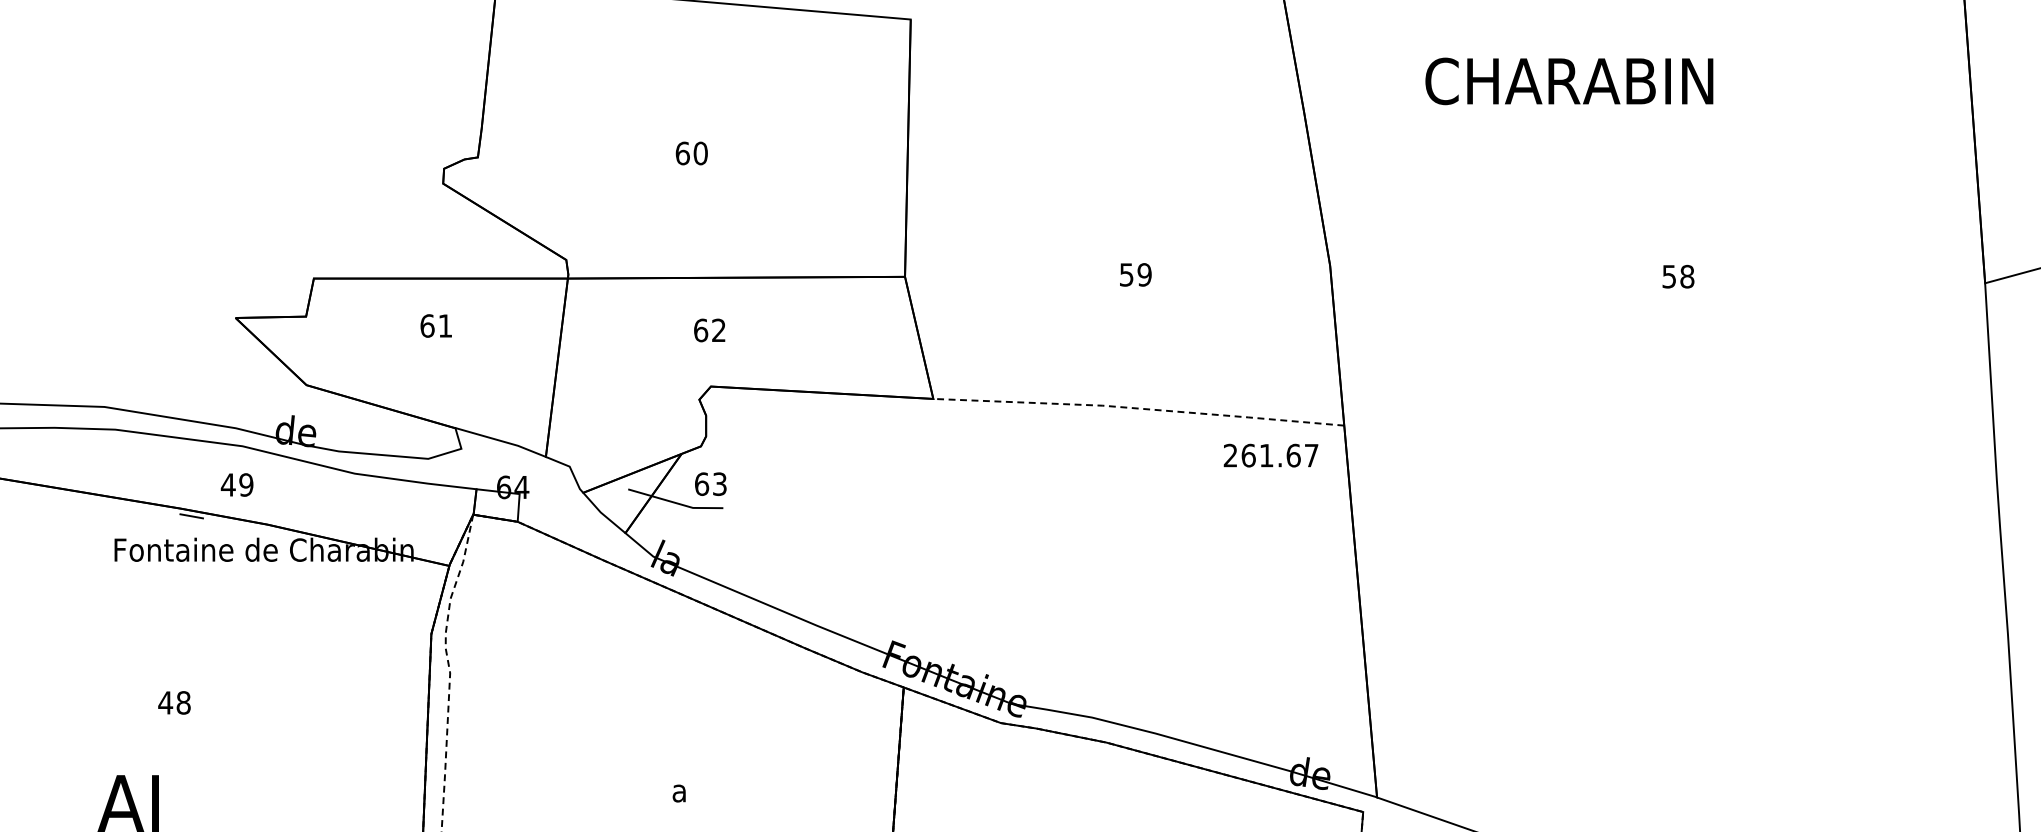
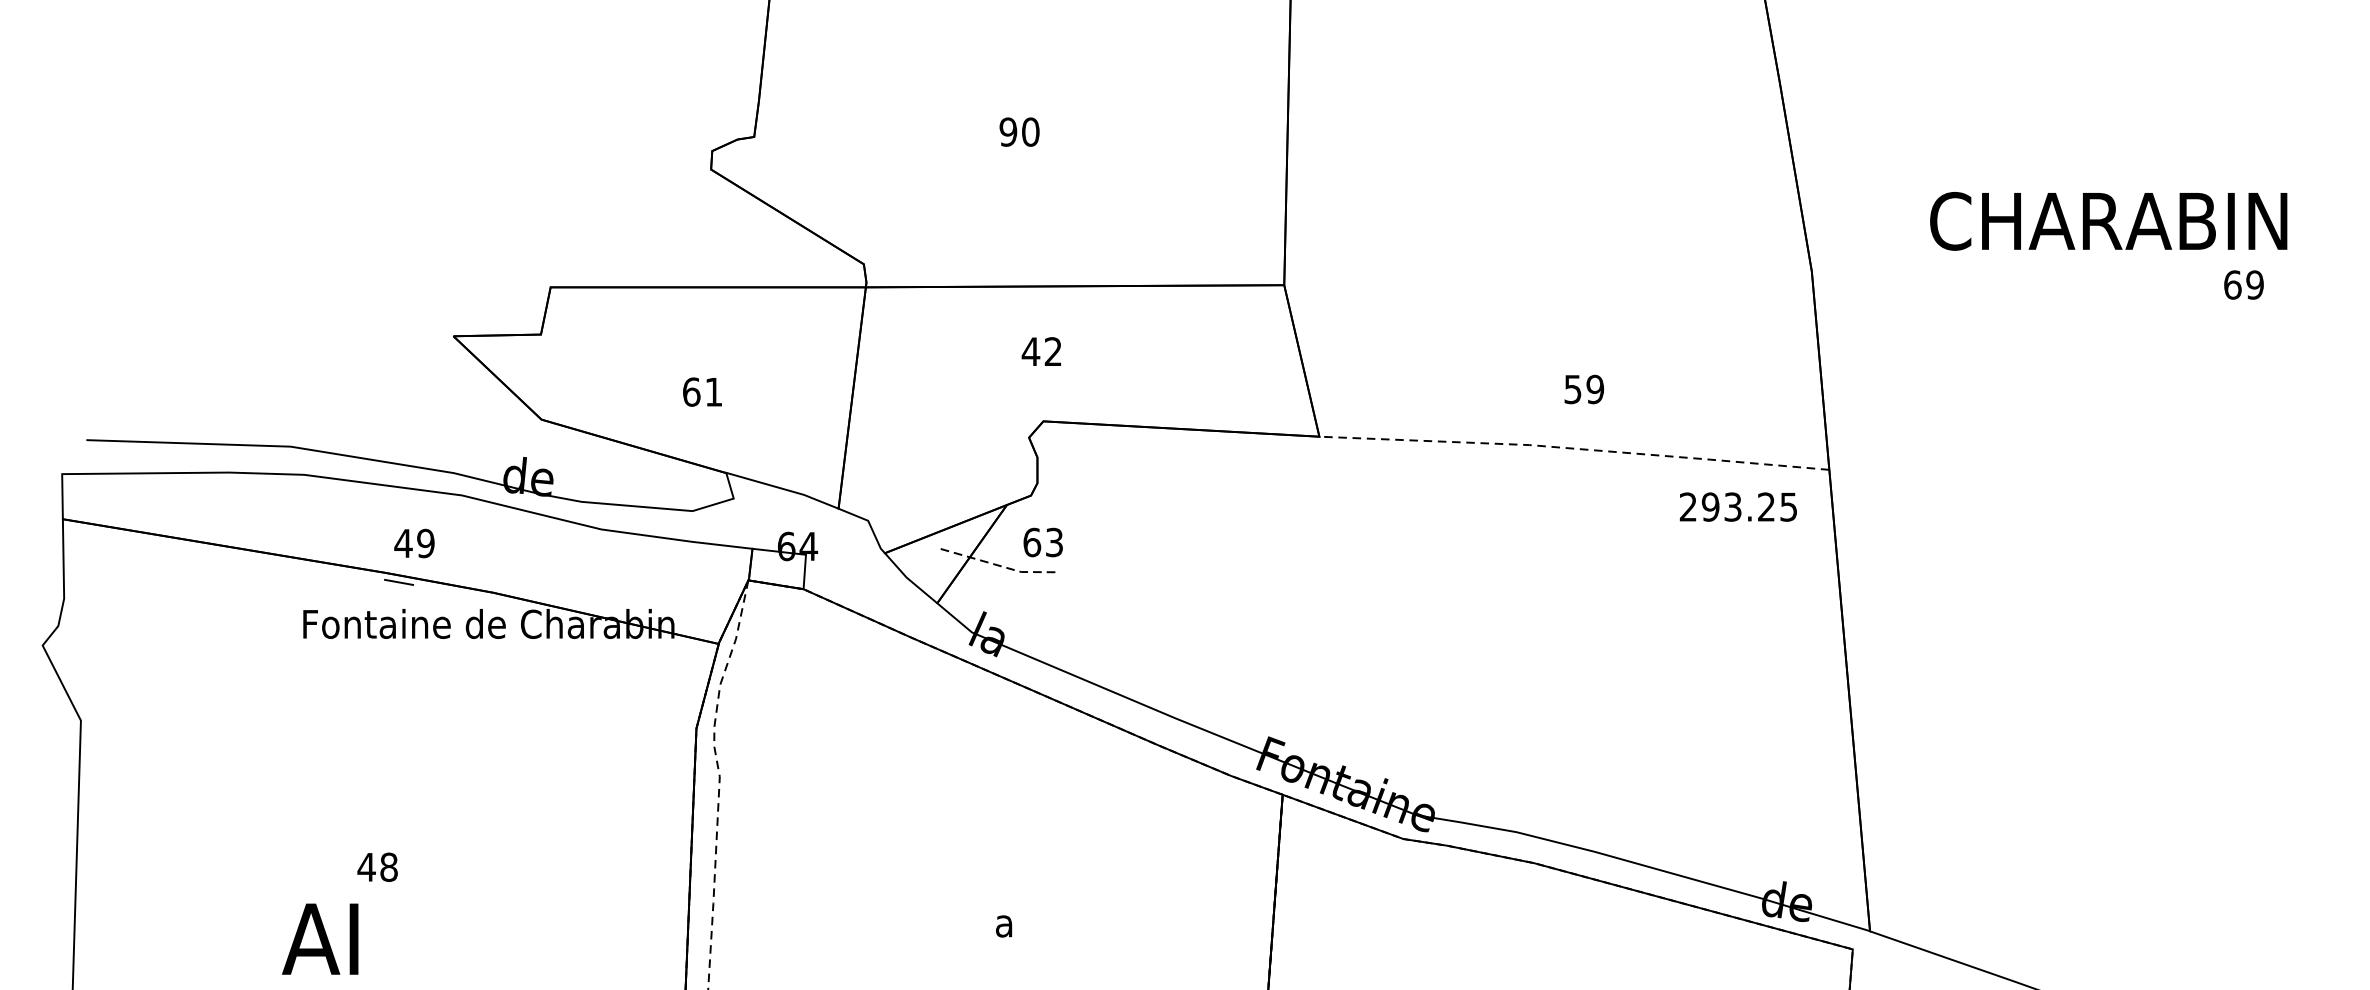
text: (1569, 81) -> (2108, 221), moved
text: (682, 153) -> (1008, 132), 60 -> 90
text: (1135, 274) -> (1583, 389), moved
text: (1678, 276) -> (2244, 284), 58 -> 69
text: (435, 325) -> (701, 391), moved
text: (700, 330) -> (1030, 351), 62 -> 42
text: (1279, 455) -> (1748, 506), 261.67 -> 293.25
text: (236, 484) -> (413, 542), moved
line: (675, 503) -> (999, 566), solid -> dashed
text: (174, 702) -> (377, 866), moved

